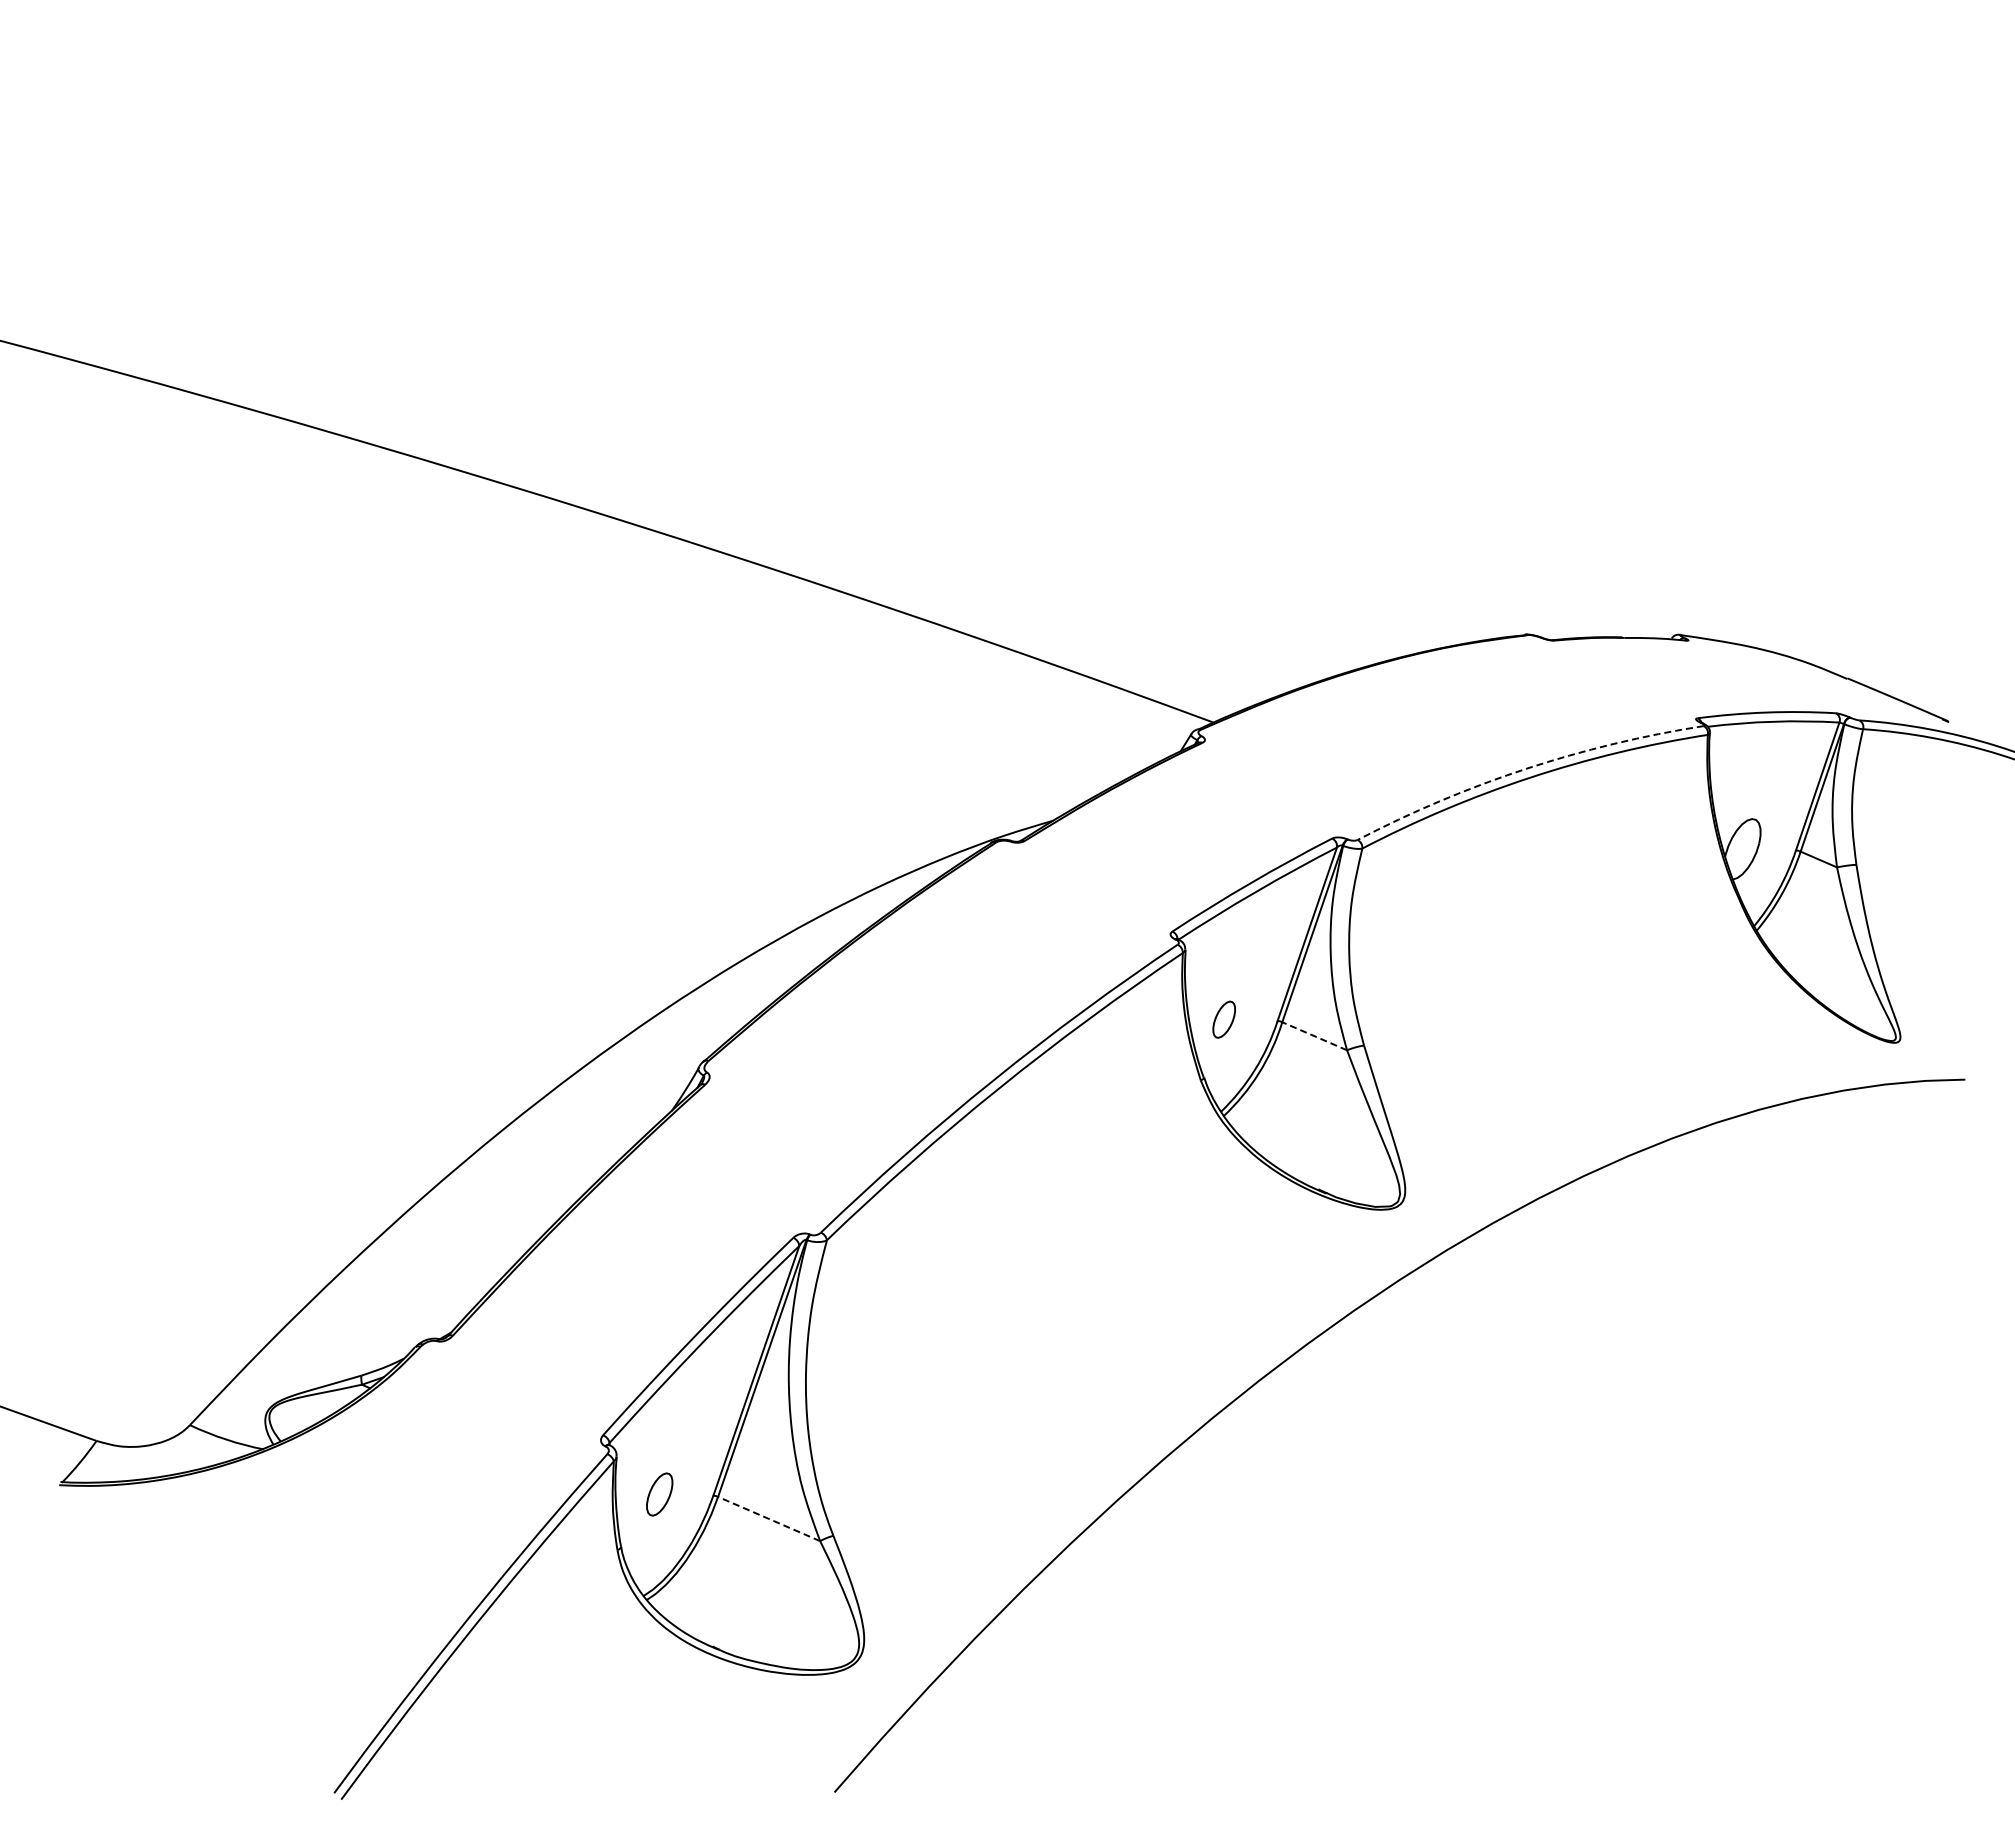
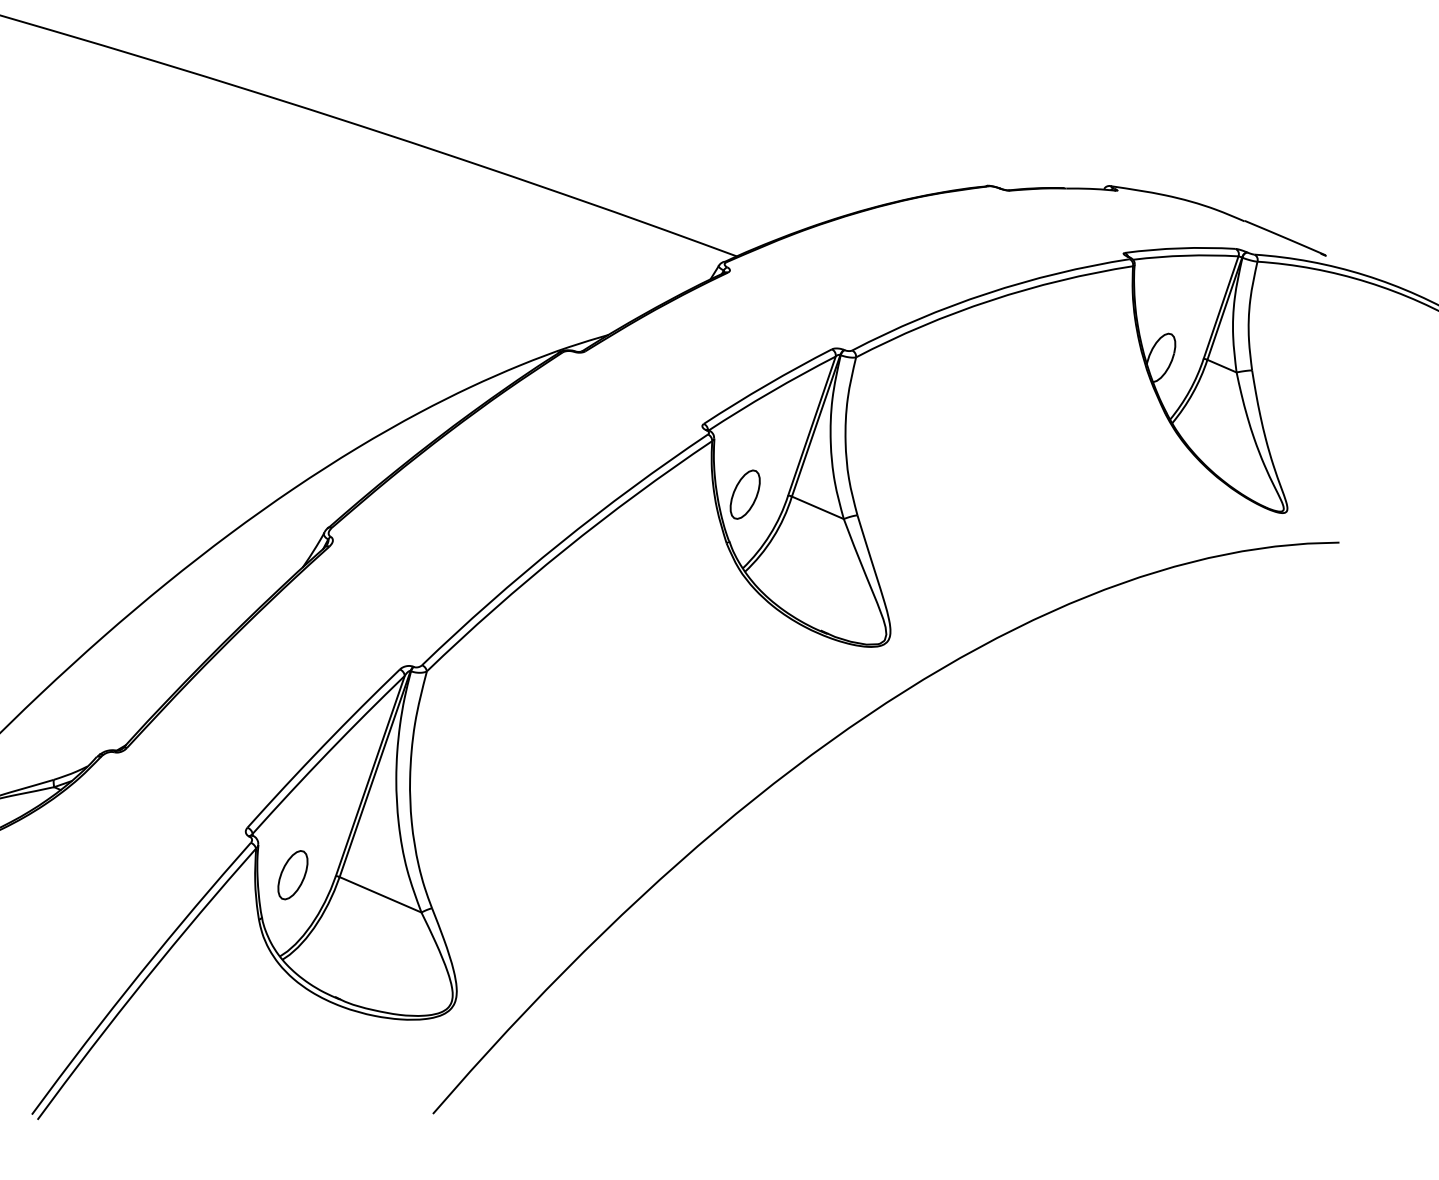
arc: (1526, 768) -> (987, 293), dashed -> solid
part: (1224, 1019) -> (745, 494), size x1.67
line: (1314, 1036) -> (817, 508), dashed -> solid
part: (659, 1494) -> (292, 875), size x1.43
line: (769, 1519) -> (380, 895), dashed -> solid

